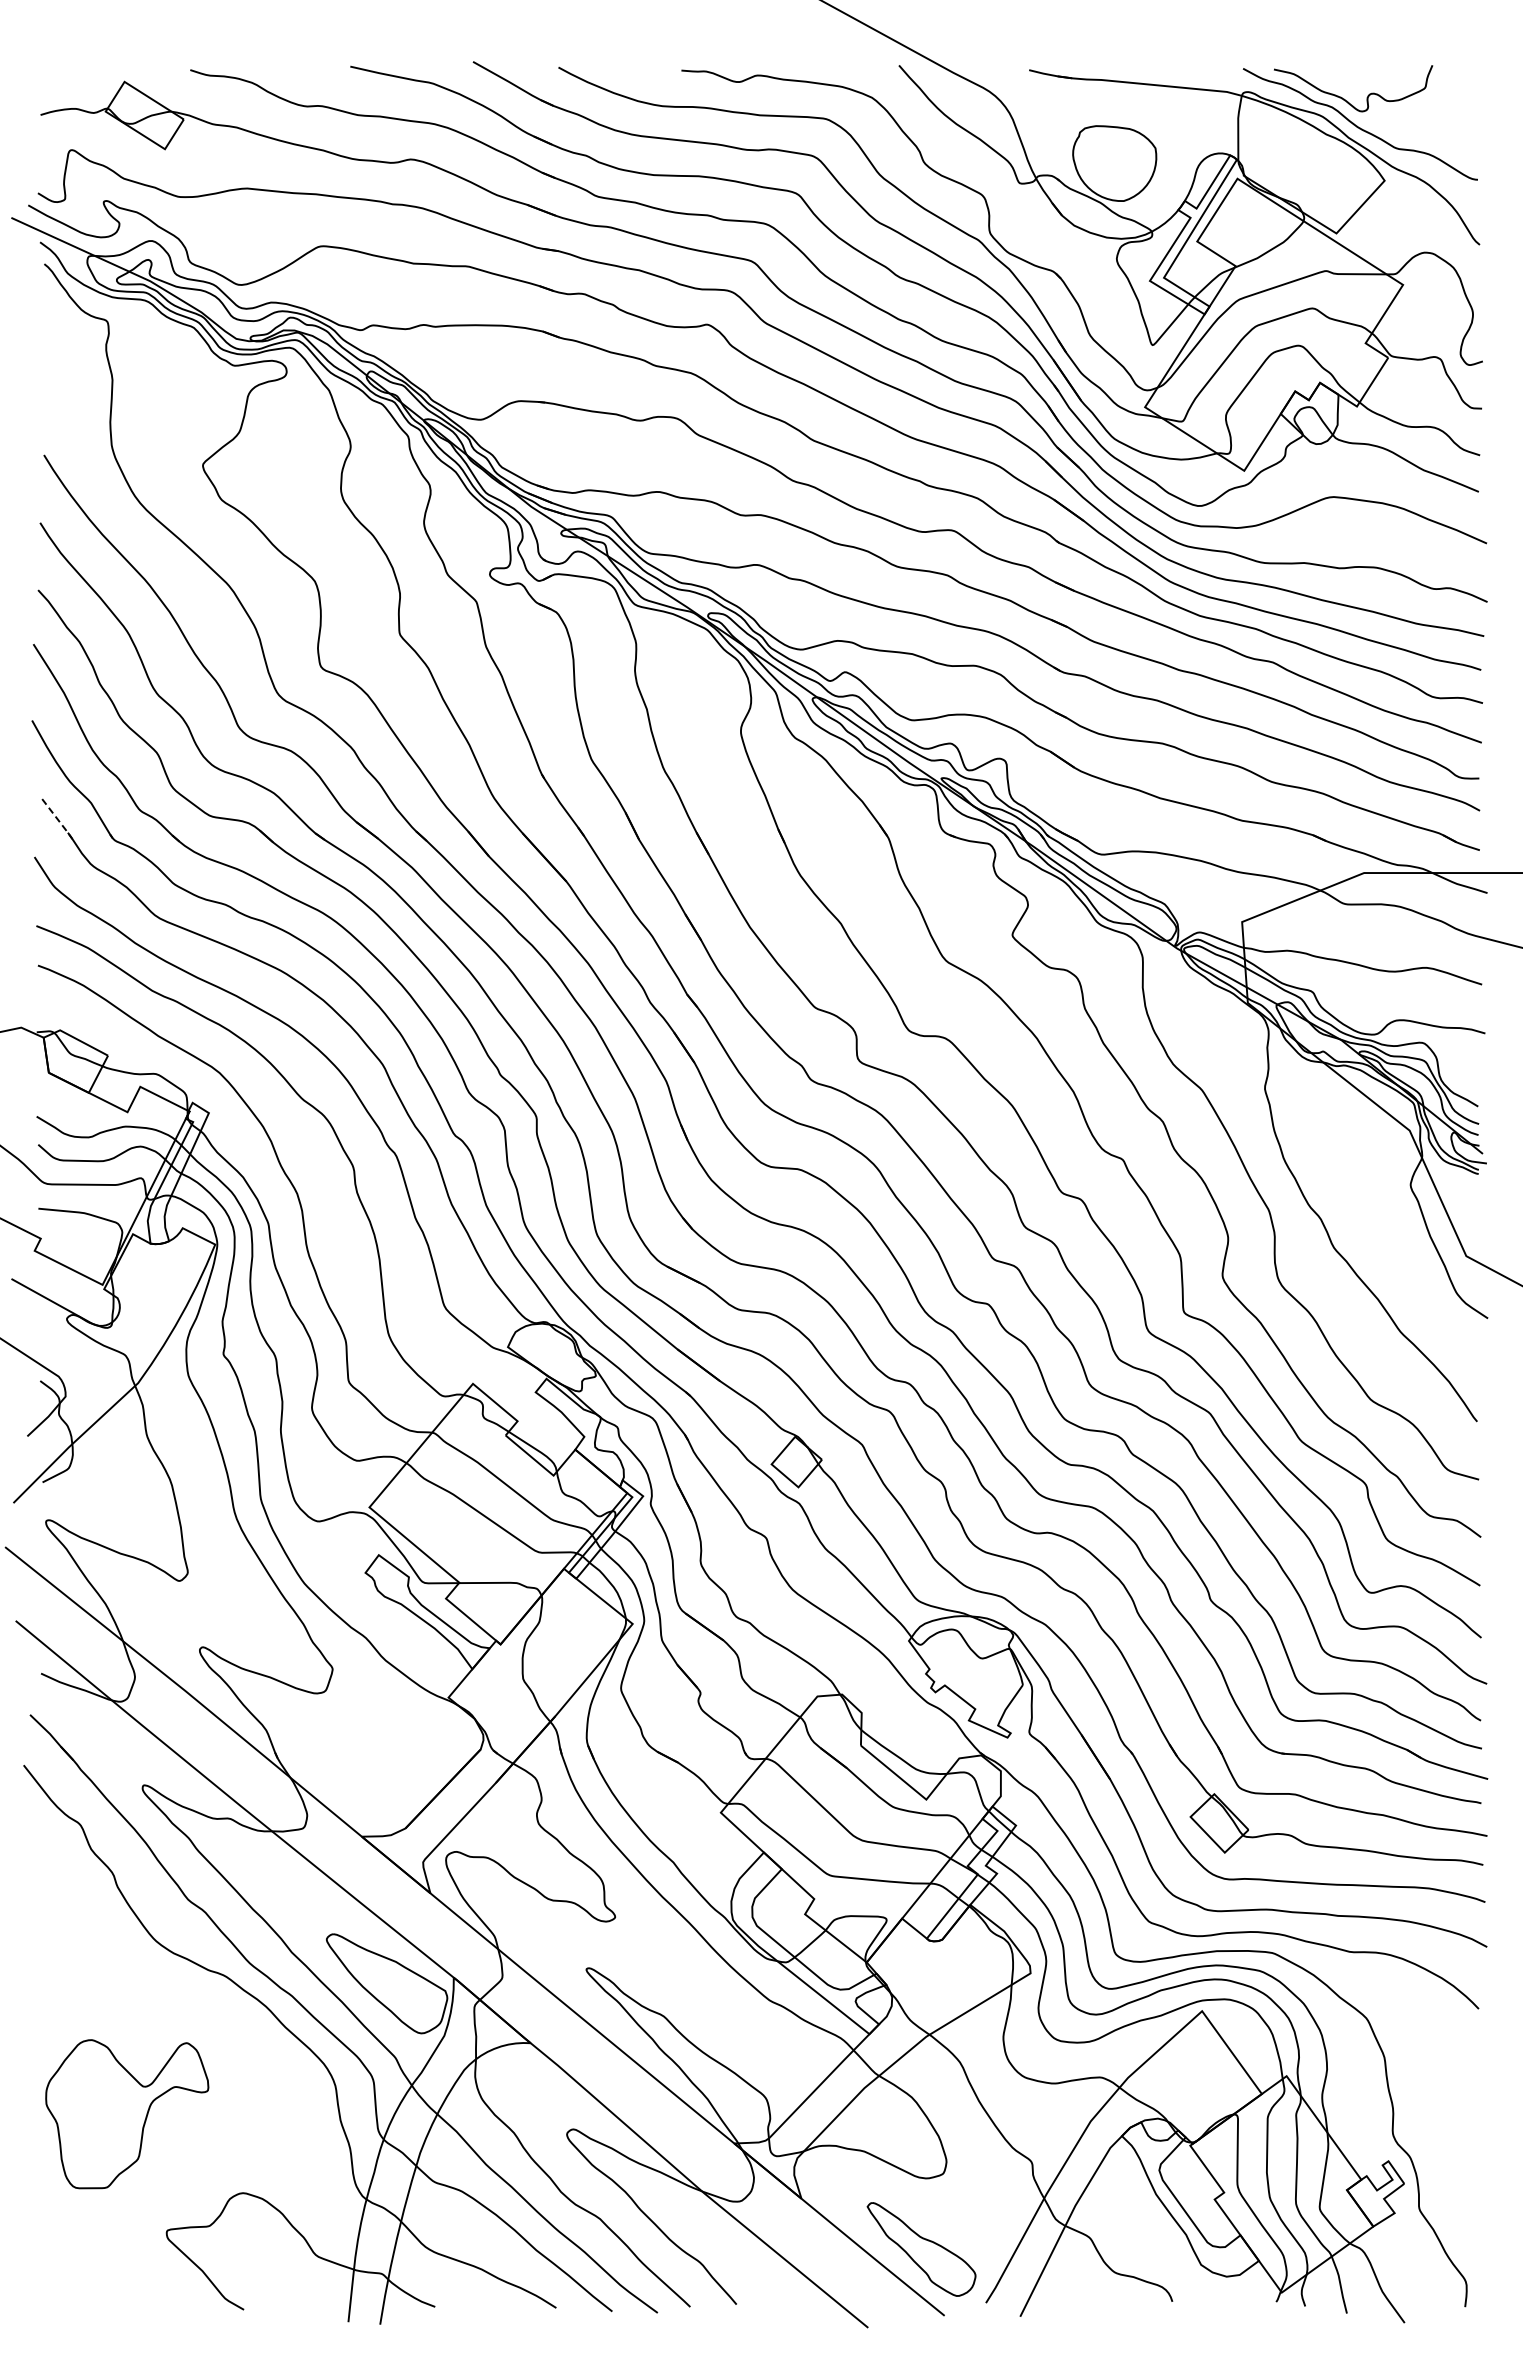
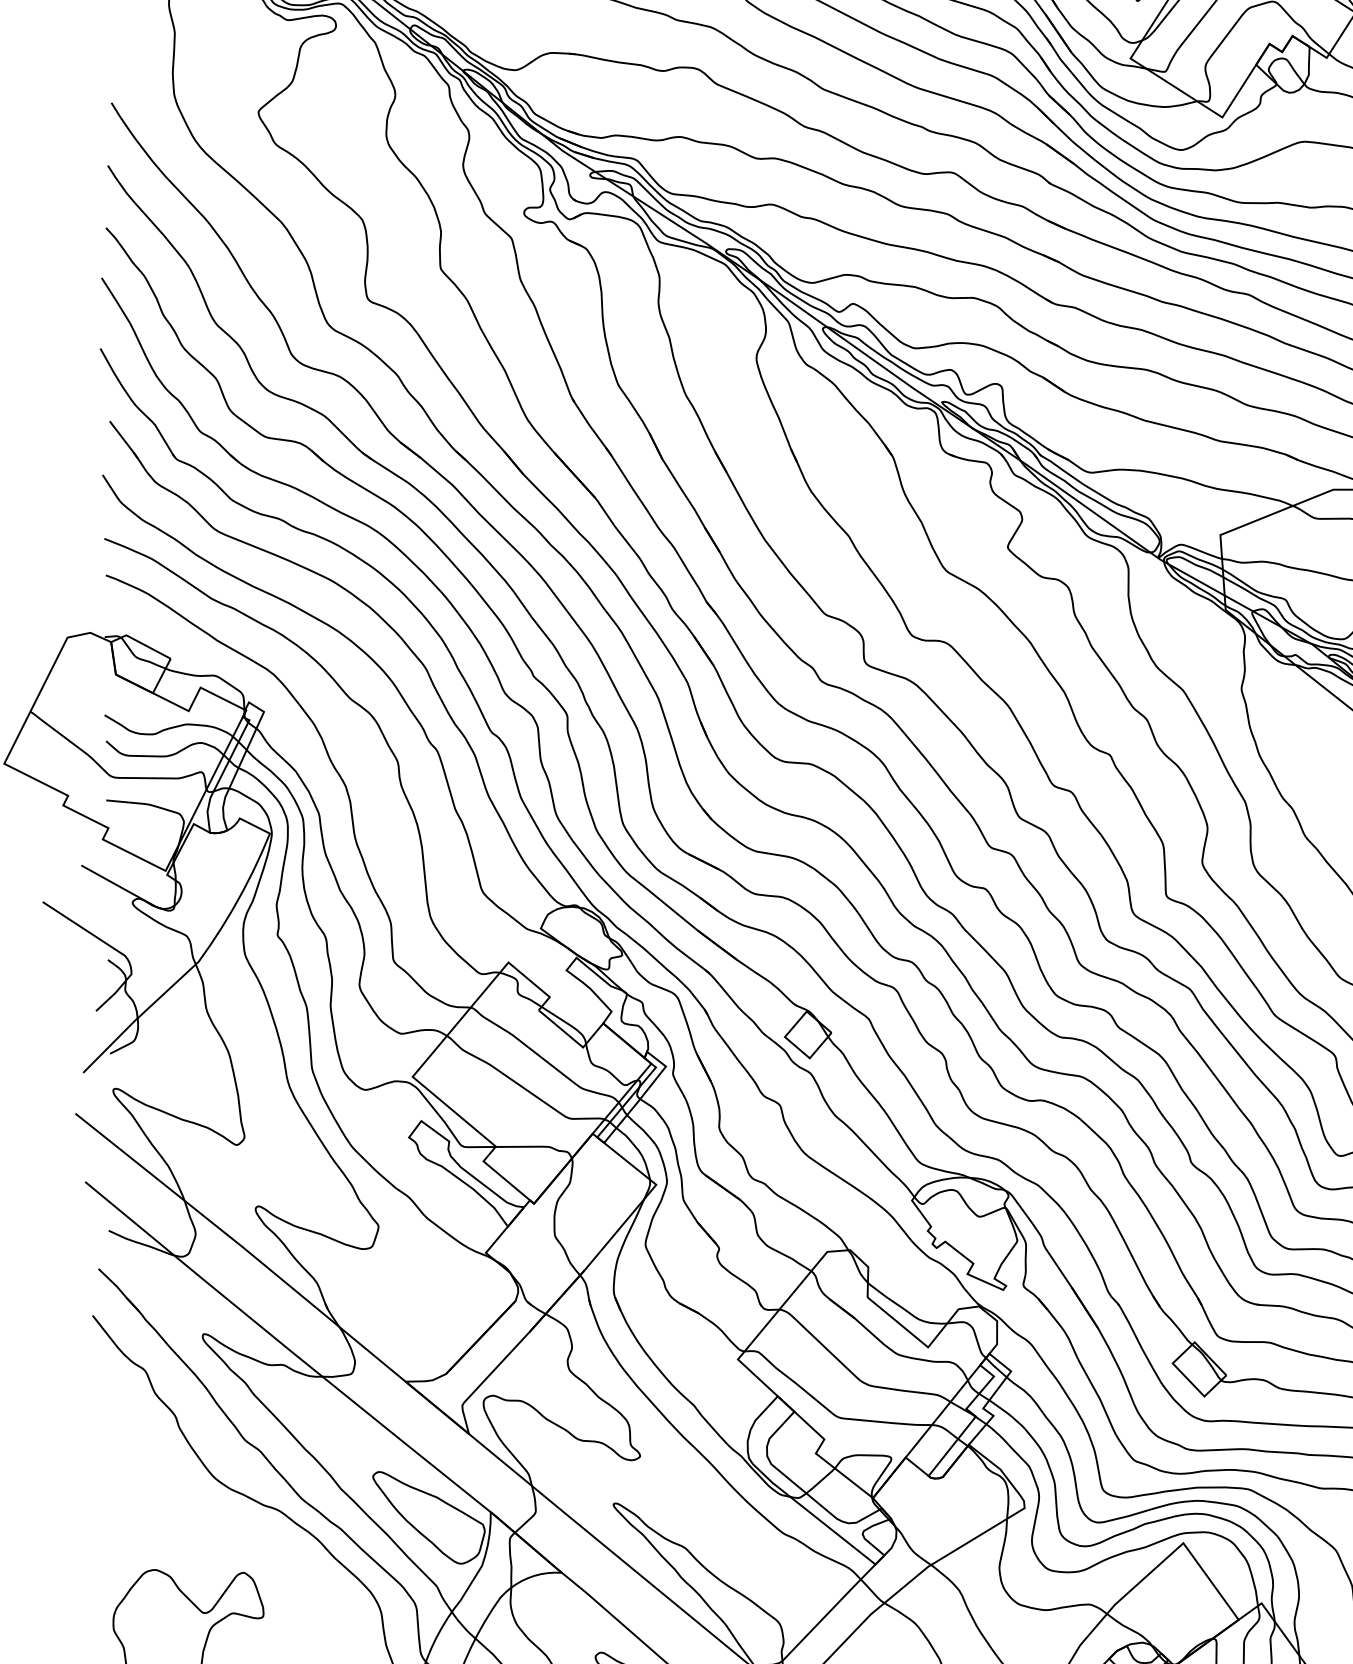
line: (57, 819) -> (123, 440), dashed -> solid

